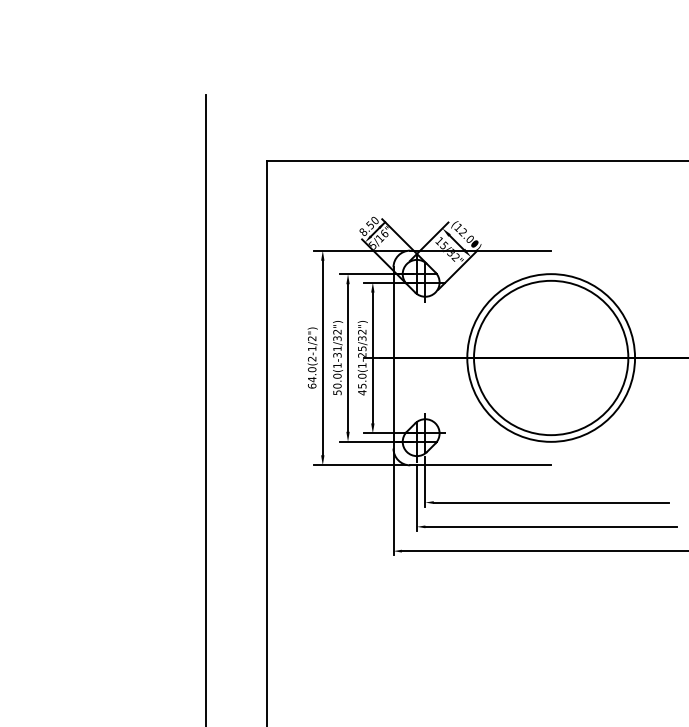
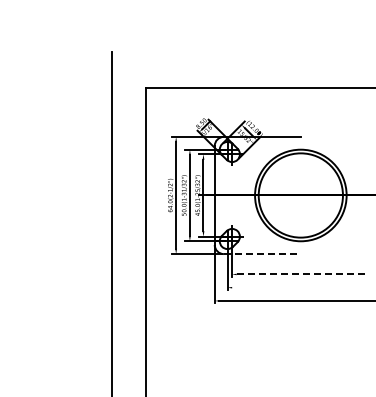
line: (480, 466) -> (262, 254), solid -> dashed
line: (552, 502) -> (301, 274), solid -> dashed
line: (550, 526) -> (300, 287), removed

